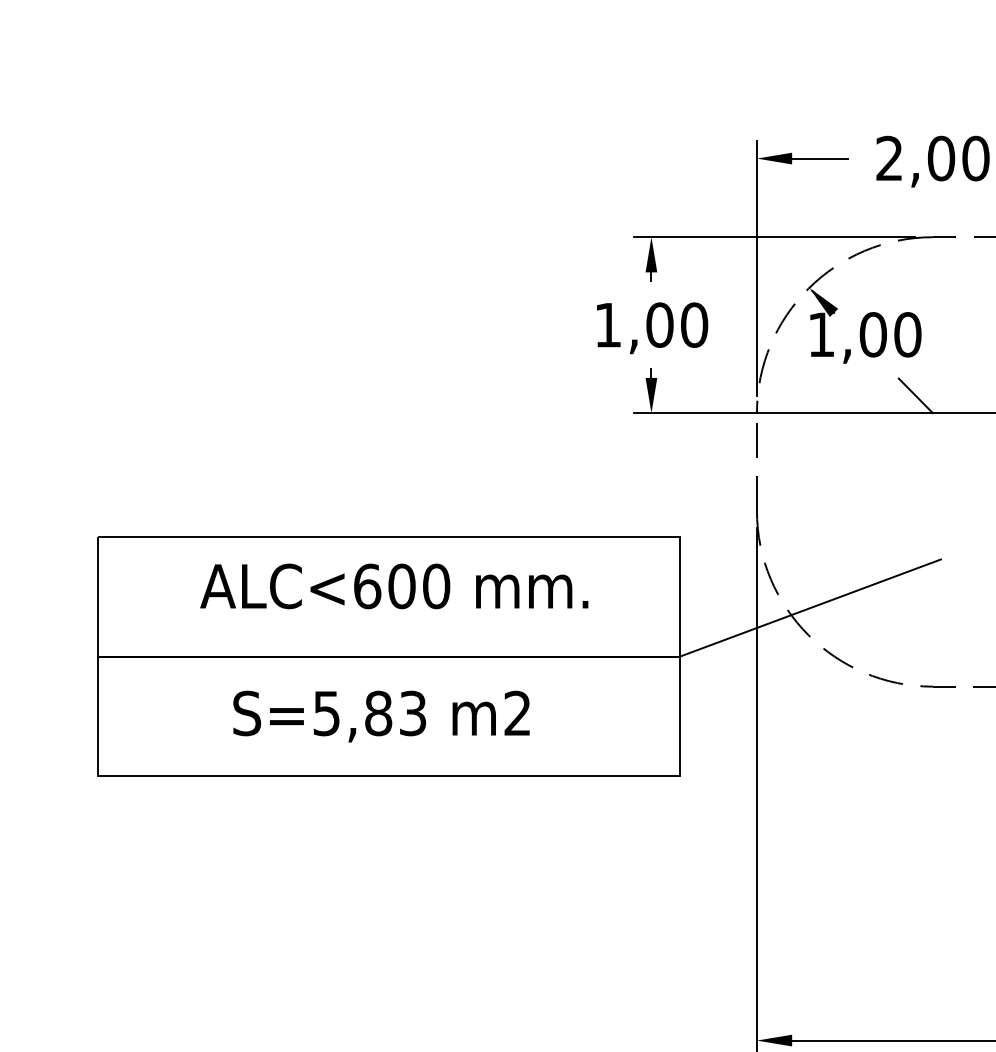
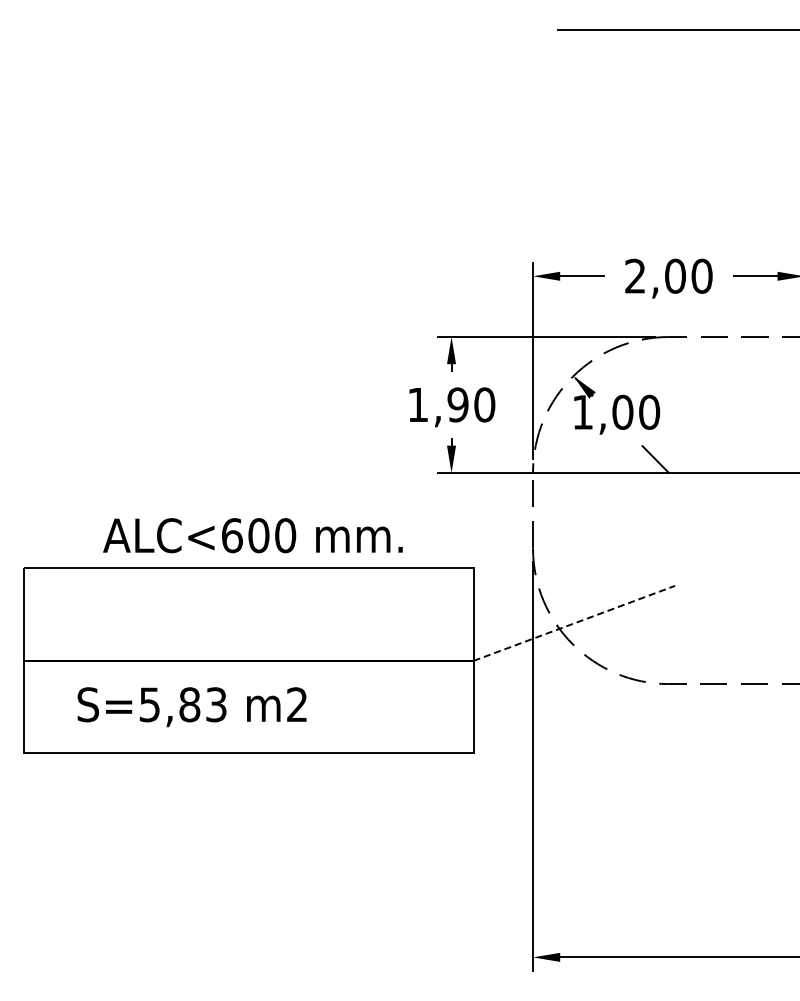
text: (659, 324) -> (457, 404), 1,00 -> 1,90
text: (393, 586) -> (252, 535), moved
line: (810, 608) -> (574, 623), solid -> dashed
text: (380, 716) -> (191, 707), moved

